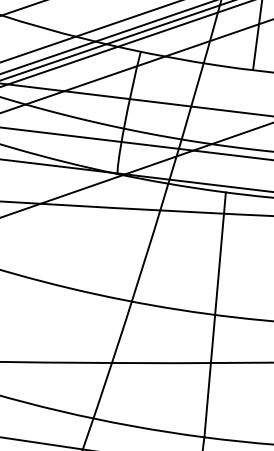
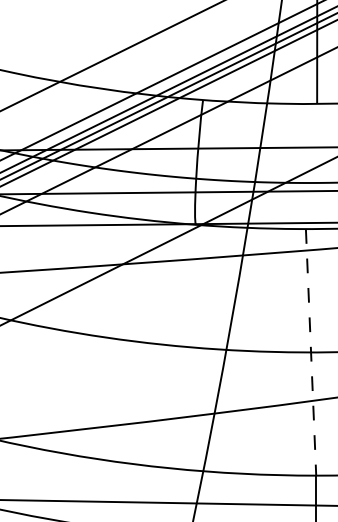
line: (215, 315) -> (311, 352), solid -> dashed

